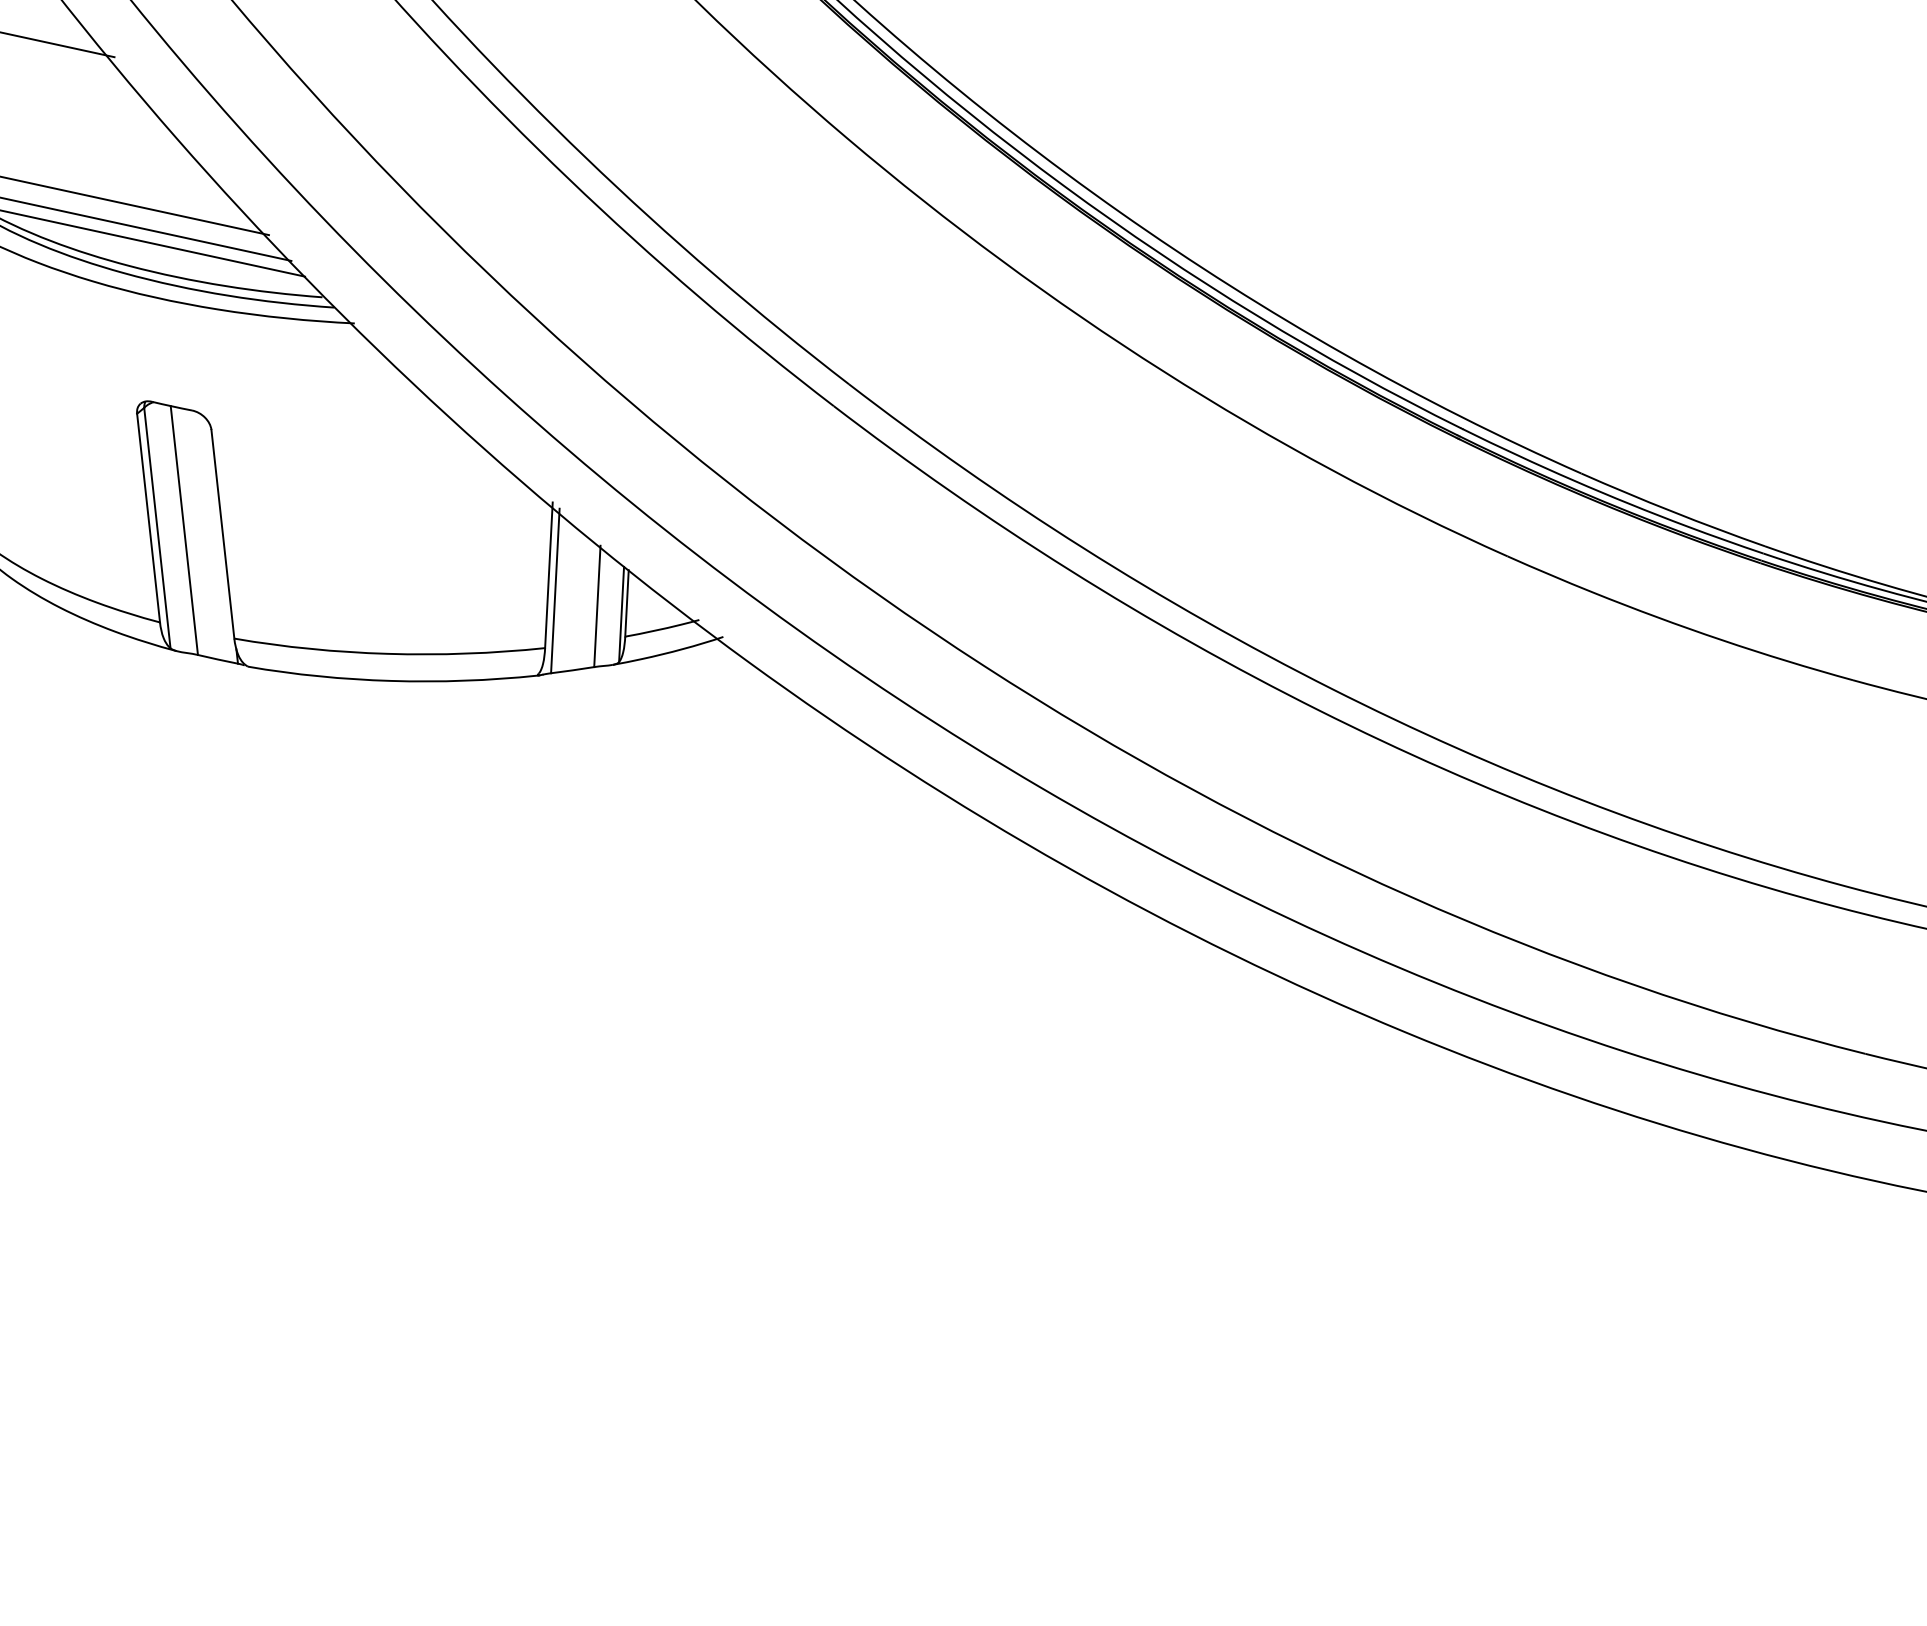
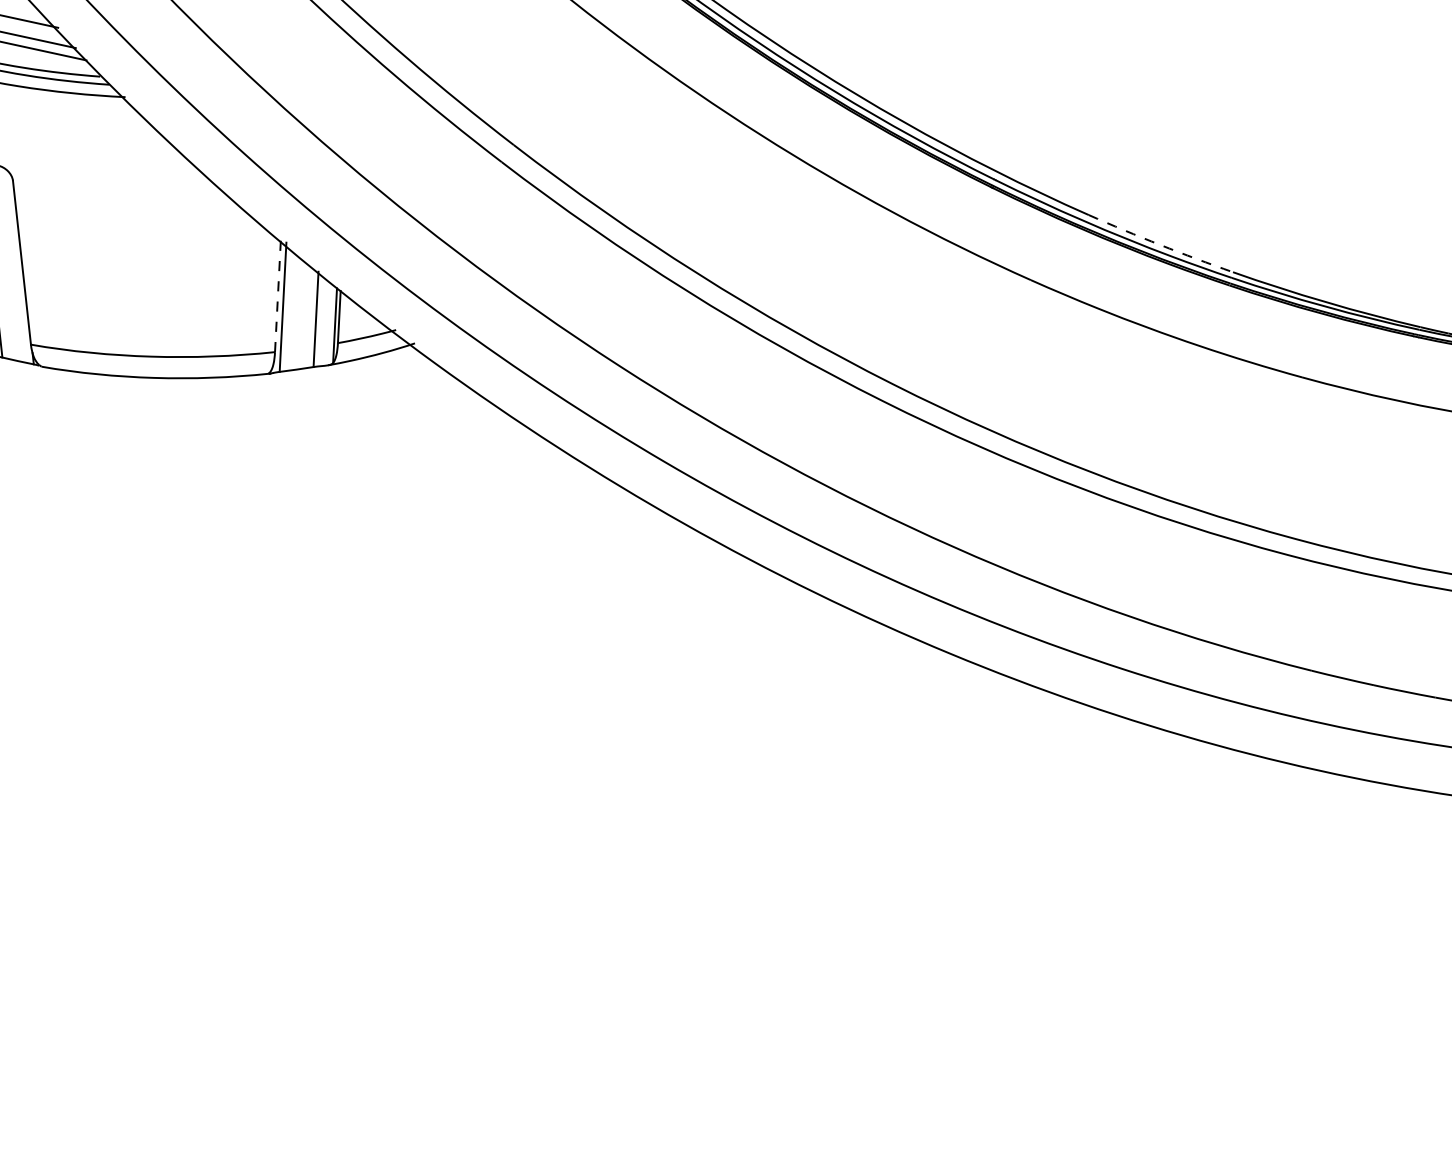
arc: (1672, 511) -> (1160, 244), solid -> dashed
line: (548, 575) -> (277, 295), solid -> dashed

